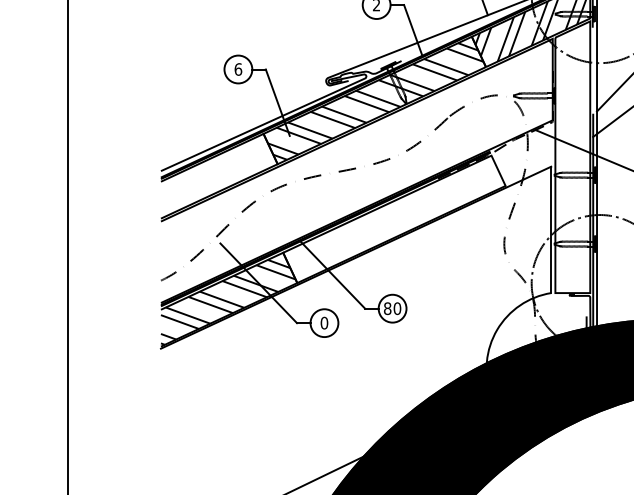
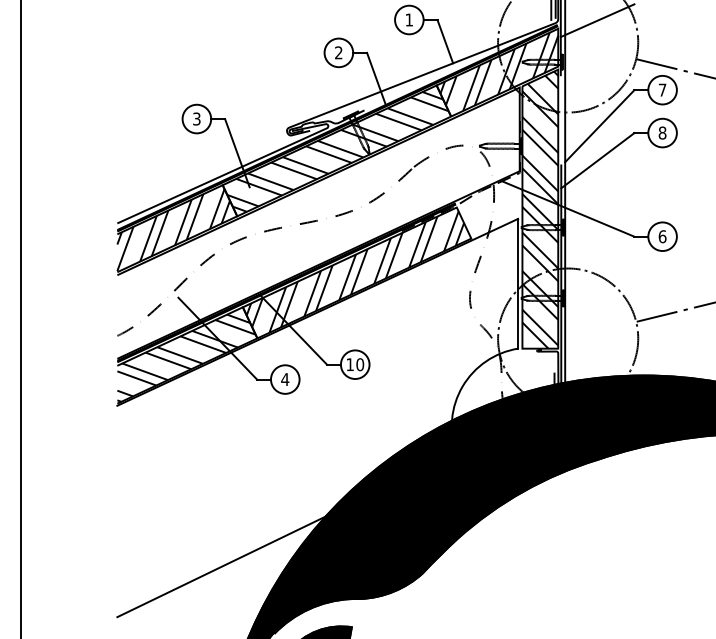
text: (238, 68) -> (196, 118), 6 -> 3
hatch: (572, 157) -> (540, 209), added
hatch: (215, 178) -> (173, 230), added
hatch: (392, 217) -> (355, 271), added
text: (387, 308) -> (350, 364), 80 -> 10
text: (324, 323) -> (285, 379), 0 -> 4

